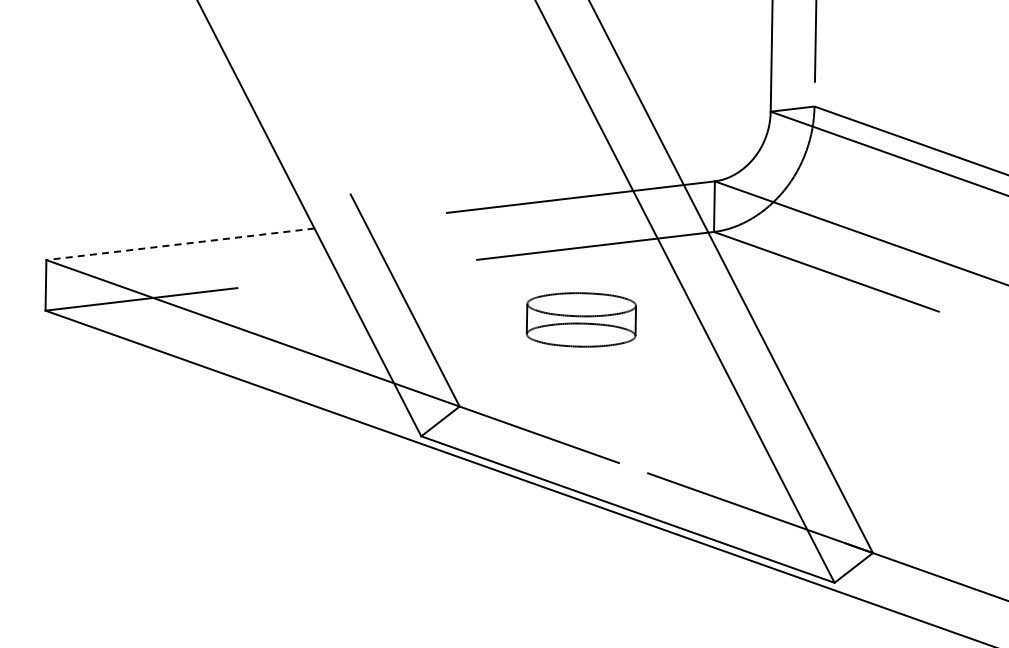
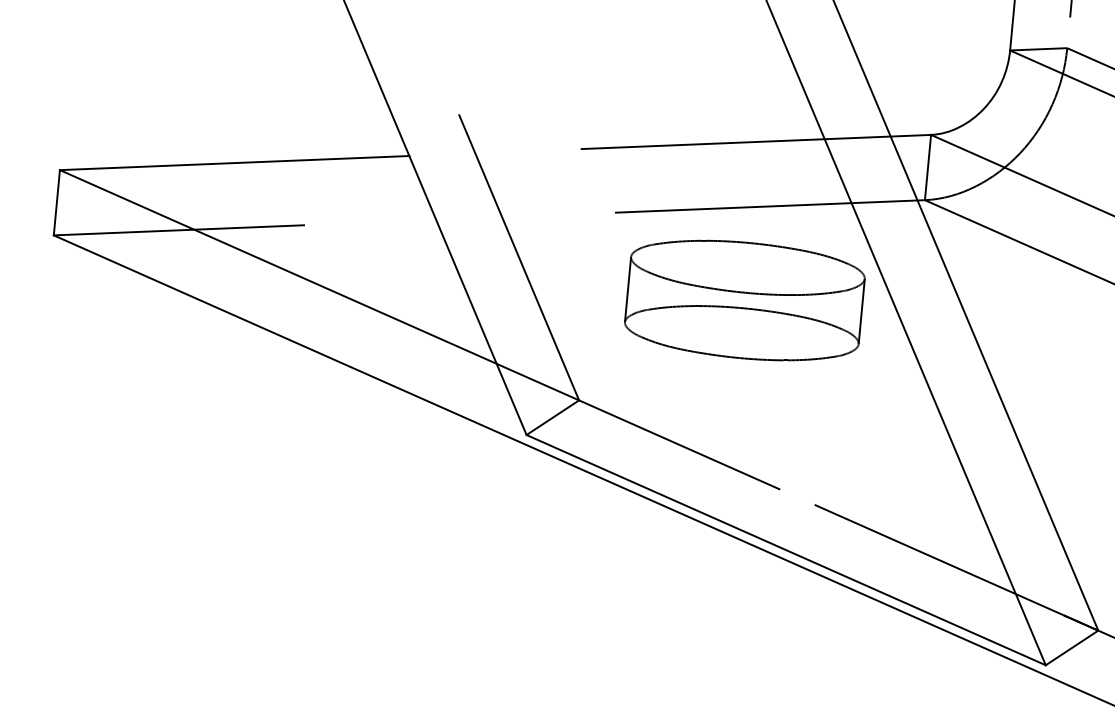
line: (180, 244) -> (234, 163), dashed -> solid
part: (581, 319) -> (745, 300), size x1.67

